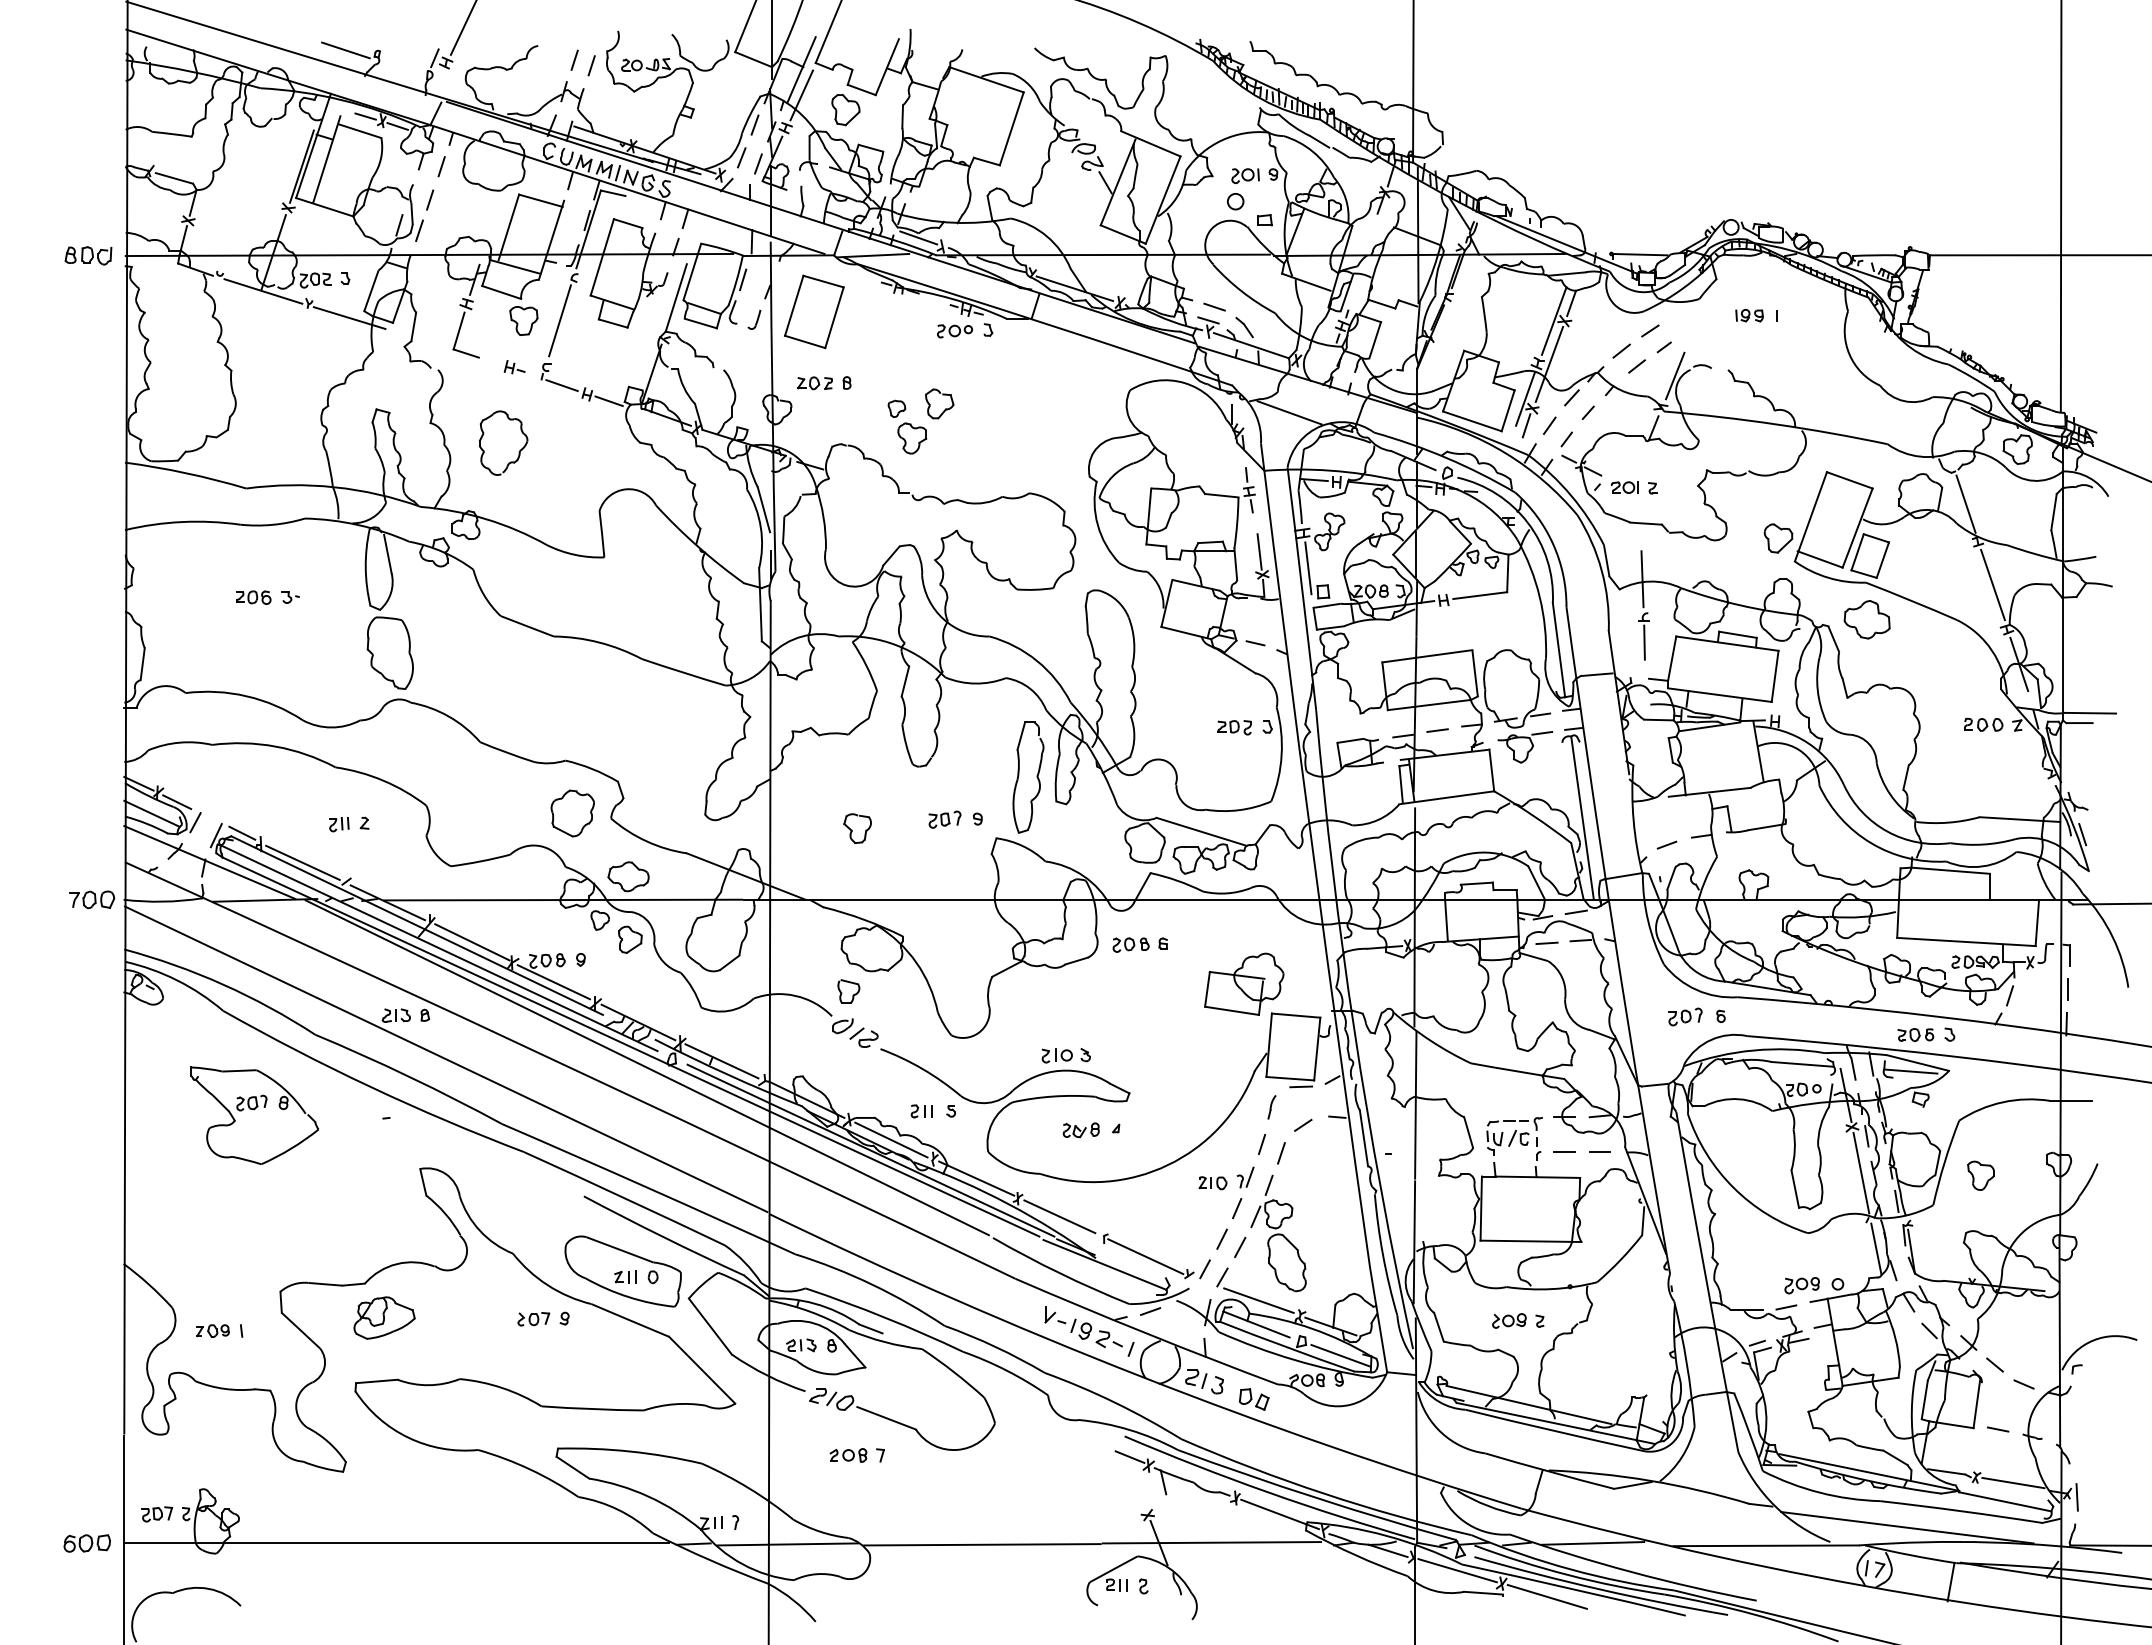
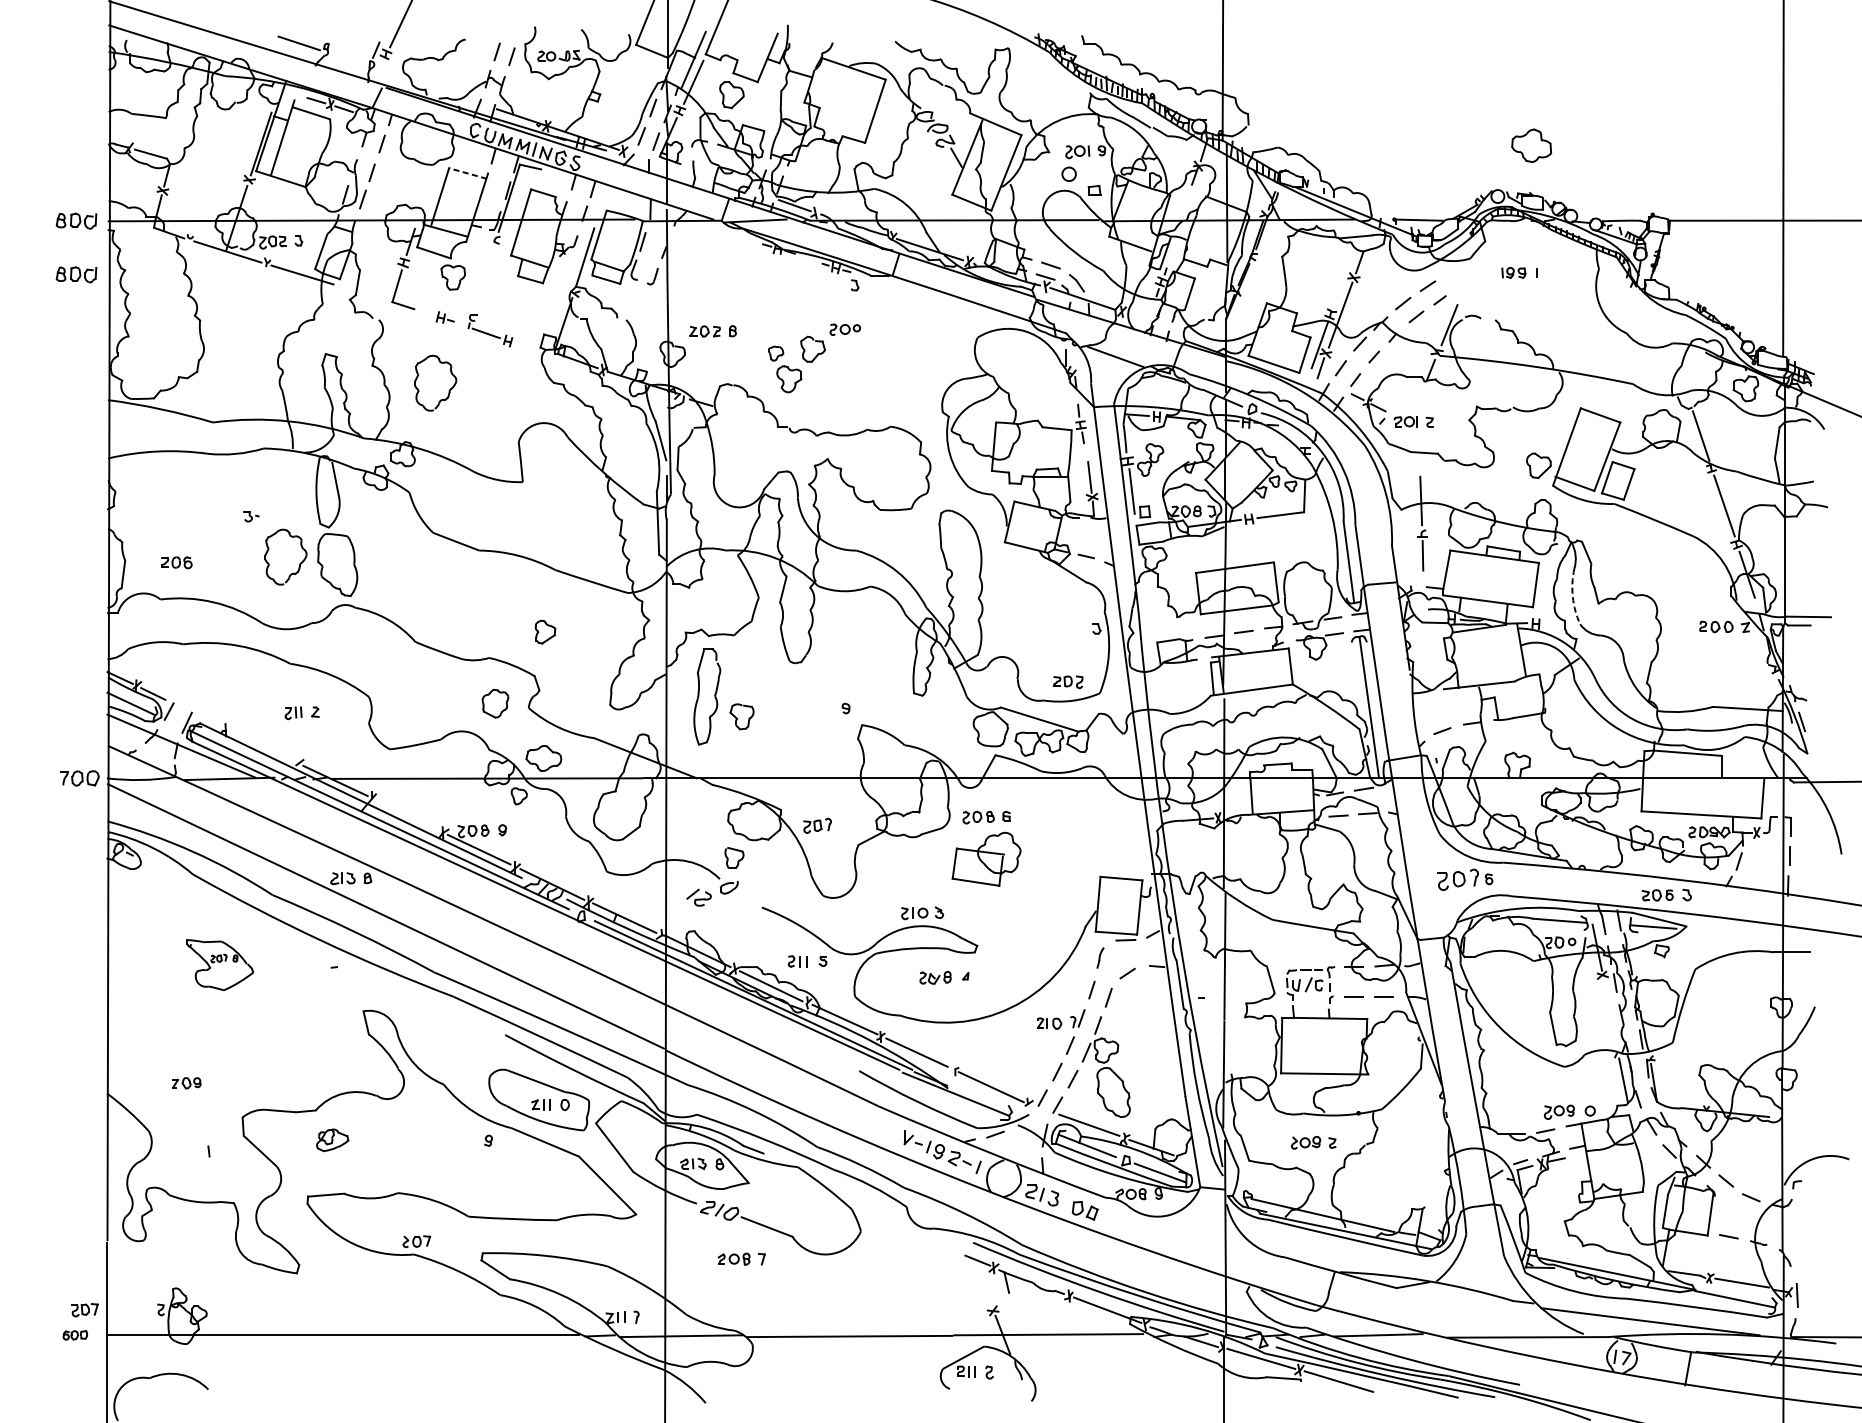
line: (540, 200) -> (467, 173), solid -> dashed
part: (814, 311) -> (704, 269), removed
part: (88, 317) -> (76, 274), added
line: (559, 320) -> (484, 277), removed
line: (1553, 320) -> (1344, 277), removed
part: (954, 331) -> (844, 329), moved
line: (608, 401) -> (526, 347), removed
part: (253, 597) -> (176, 562), moved
part: (1866, 619) -> (1531, 145), moved
part: (345, 652) -> (298, 564), added
arc: (1817, 690) -> (1572, 597), solid -> dashed
part: (1234, 727) -> (1068, 682), moved
part: (1036, 777) -> (714, 696), moved
part: (572, 813) -> (495, 703), size x0.7
part: (944, 819) -> (817, 825), moved
line: (242, 832) -> (209, 720), removed
line: (302, 862) -> (261, 746), removed
part: (630, 939) -> (545, 631), moved
line: (472, 942) -> (408, 815), removed
part: (1244, 983) -> (986, 858), moved
part: (1685, 1016) -> (1458, 879), size x1.4
part: (863, 1037) -> (698, 897), moved
line: (646, 1067) -> (559, 923), removed
part: (254, 1115) -> (220, 965), size x0.6
line: (1861, 1172) -> (1610, 1014), removed
part: (1980, 1175) -> (1713, 1016), removed
part: (384, 1317) -> (332, 1139), size x0.6
part: (533, 1319) -> (416, 1241), moved
part: (212, 1330) -> (186, 1082), moved
part: (157, 1514) -> (85, 1310), moved
part: (86, 1543) -> (74, 1335), size x0.6

